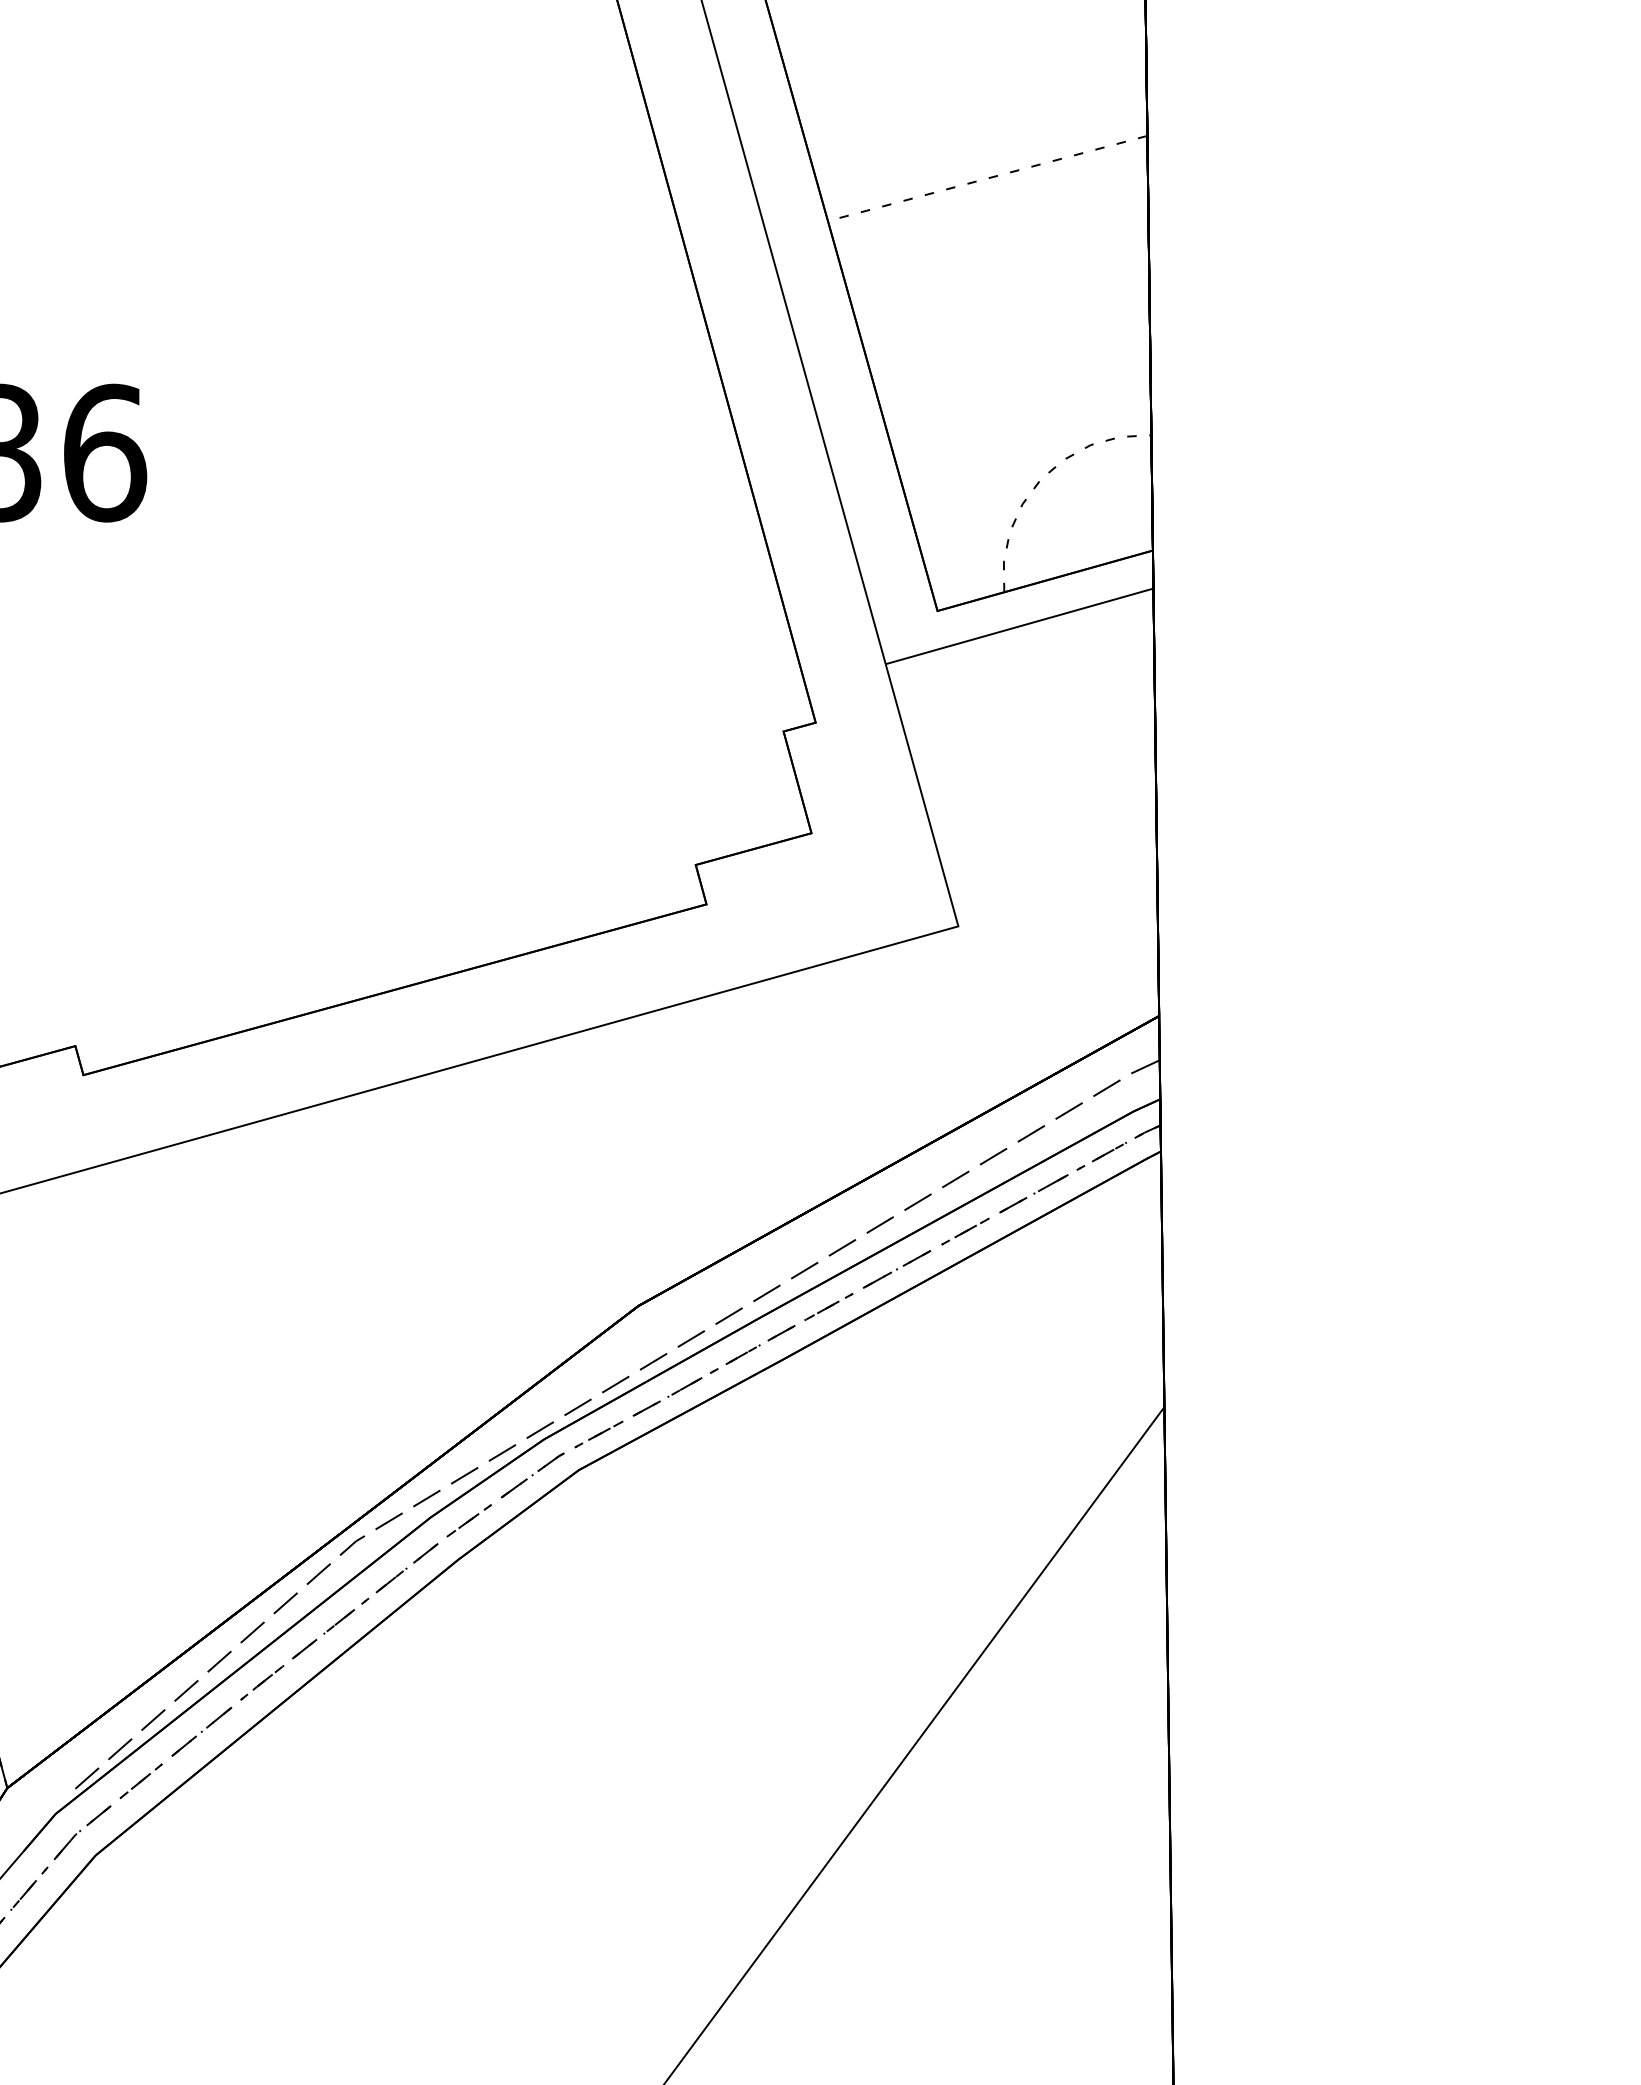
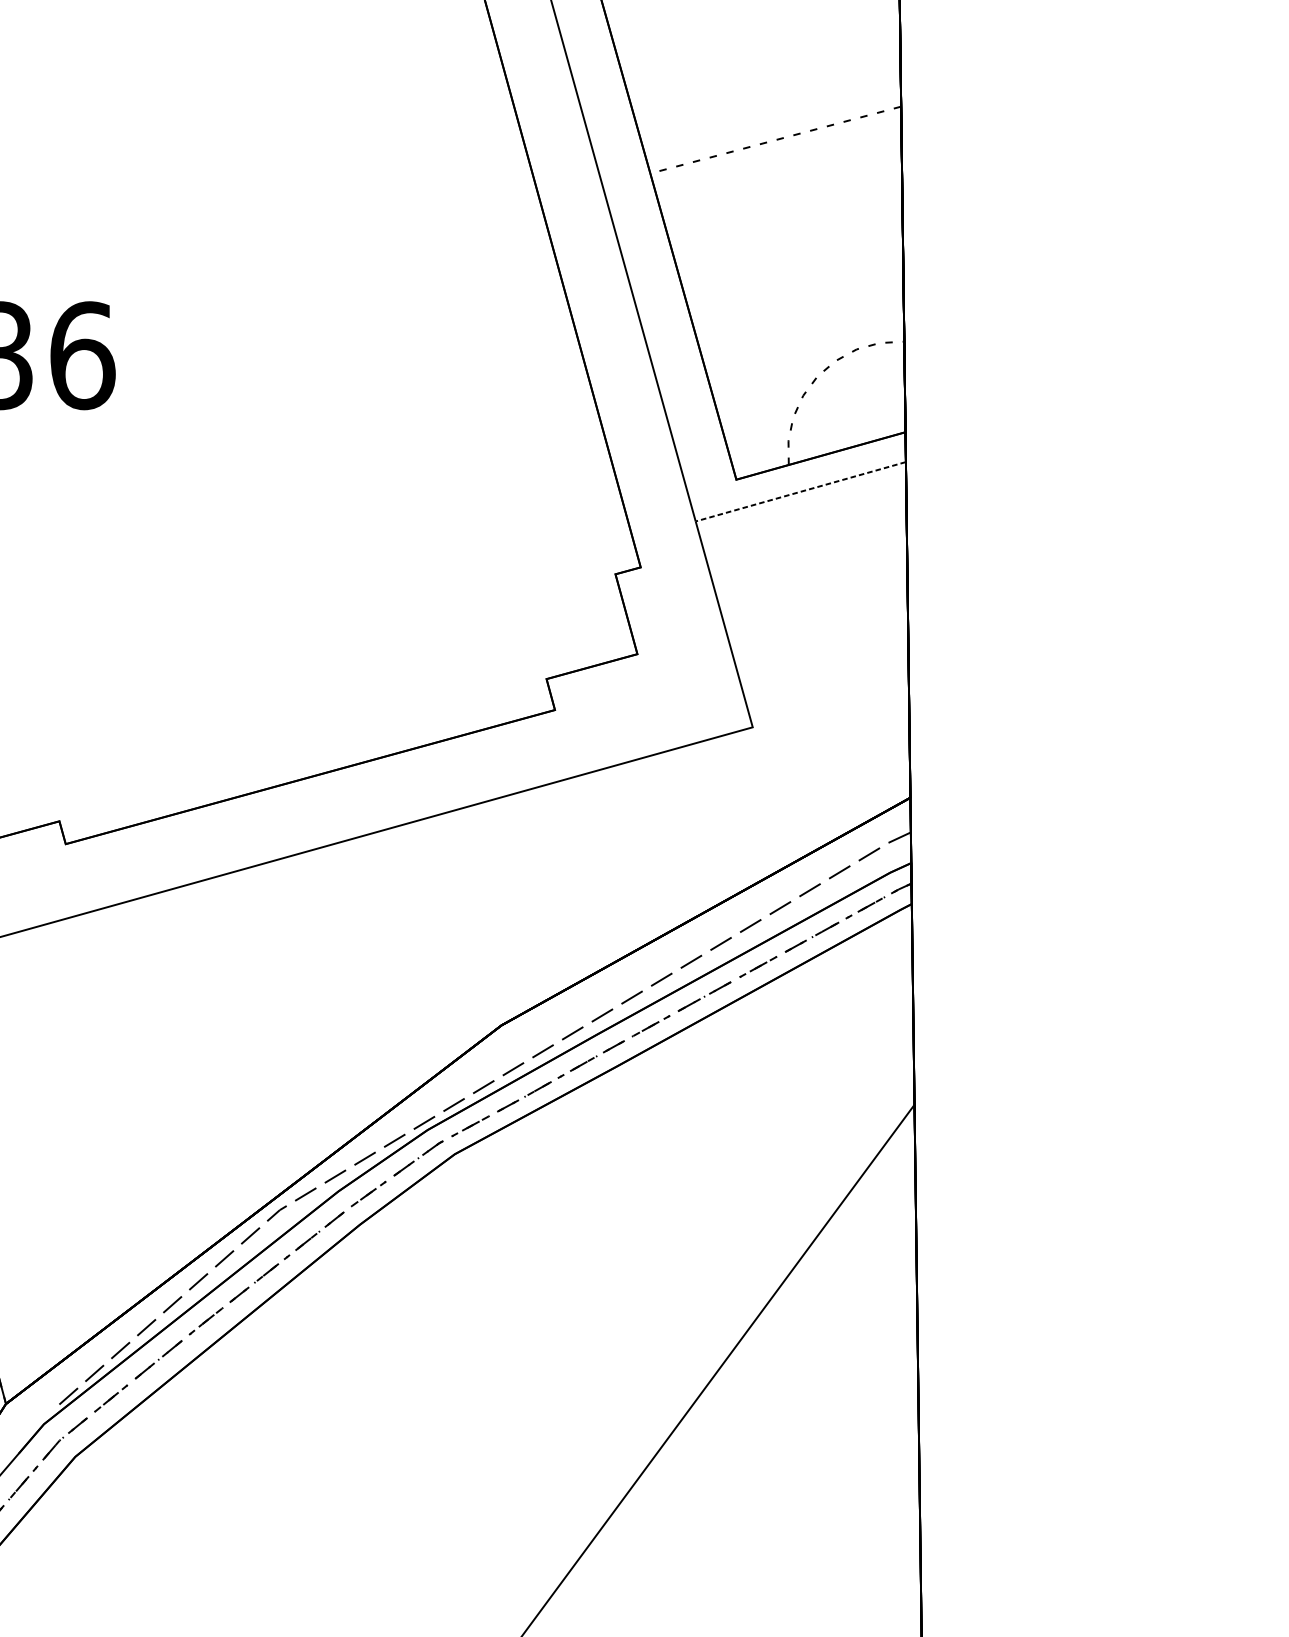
line: (1019, 626) -> (800, 491), solid -> dashed

